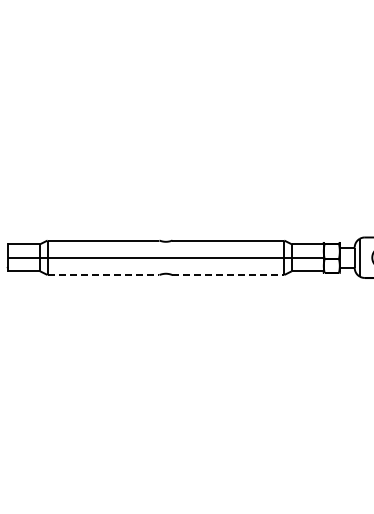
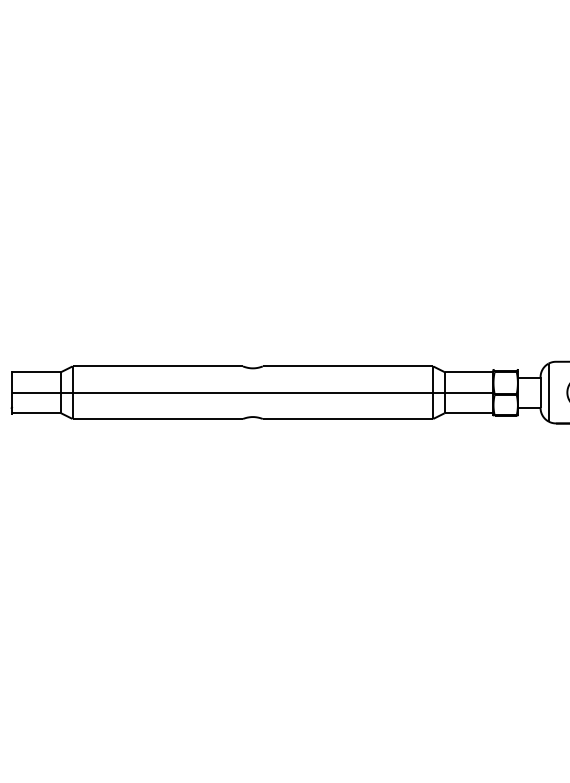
line: (103, 275) -> (157, 419), dashed -> solid
line: (228, 275) -> (348, 419), dashed -> solid

